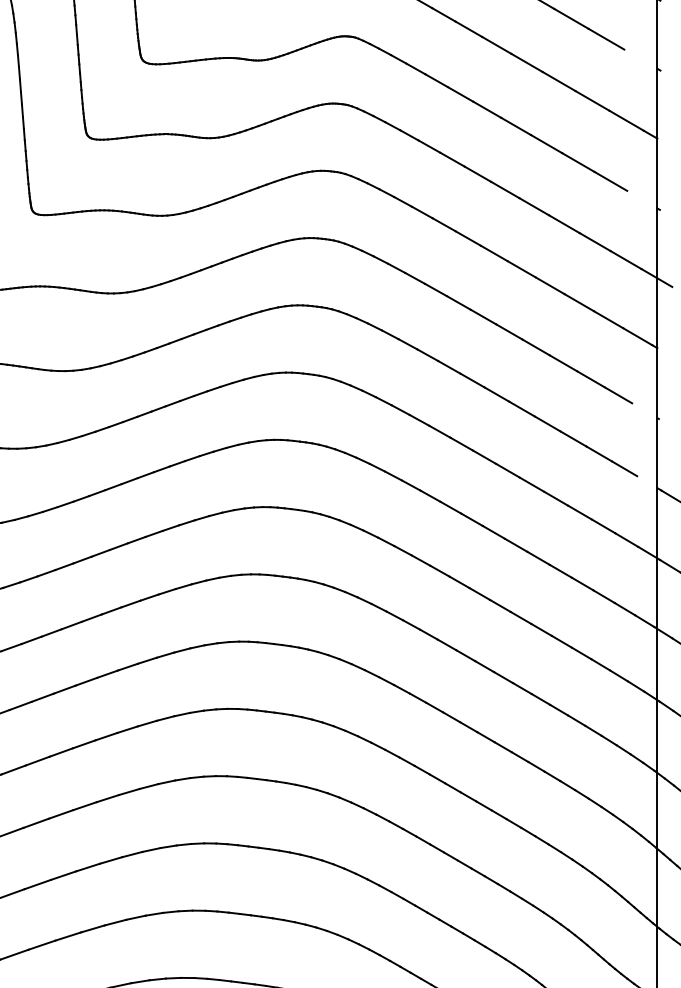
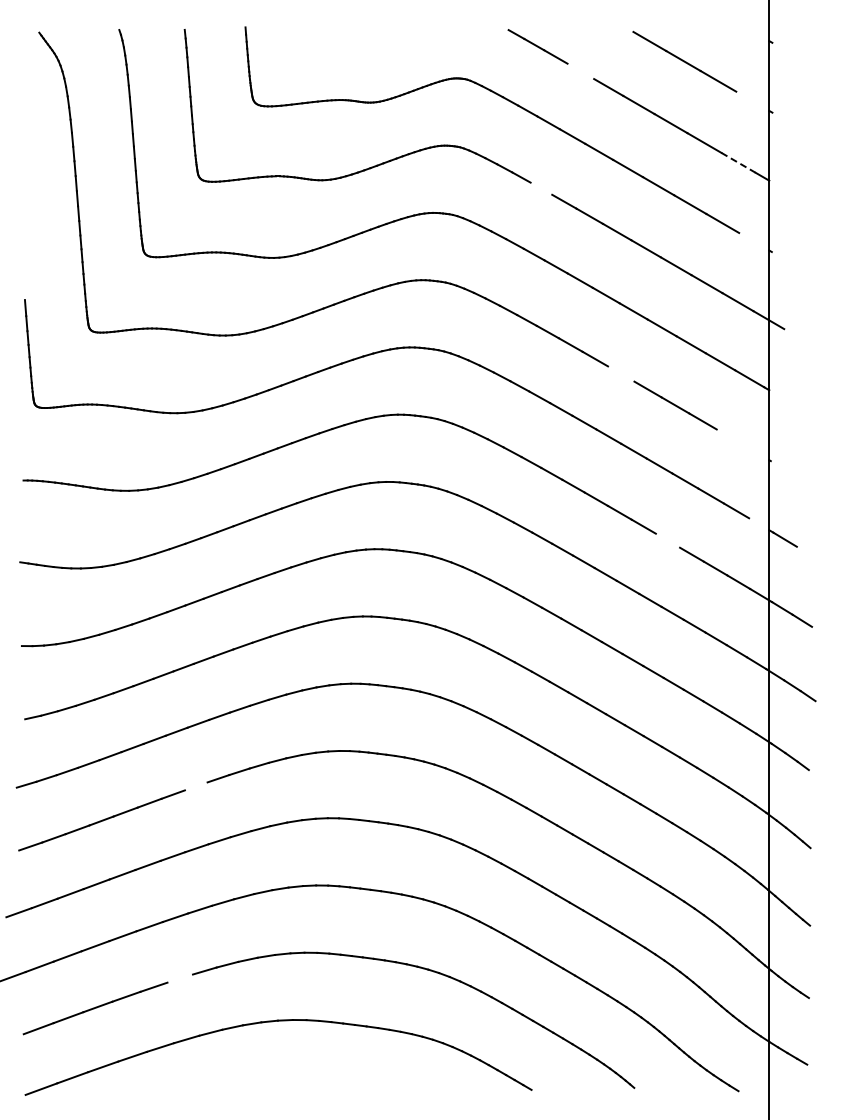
line: (468, 29) -> (580, 71), removed
line: (626, 120) -> (738, 162), solid -> dashed
line: (429, 146) -> (541, 188), removed
line: (509, 331) -> (621, 373), removed
line: (618, 395) -> (730, 437), removed
line: (555, 498) -> (667, 540), removed
line: (83, 744) -> (195, 786), removed
line: (67, 936) -> (179, 978), removed

